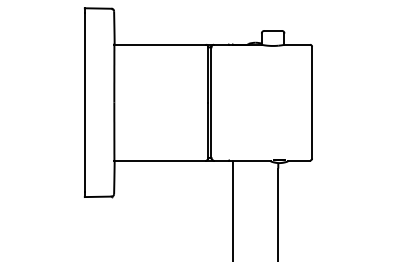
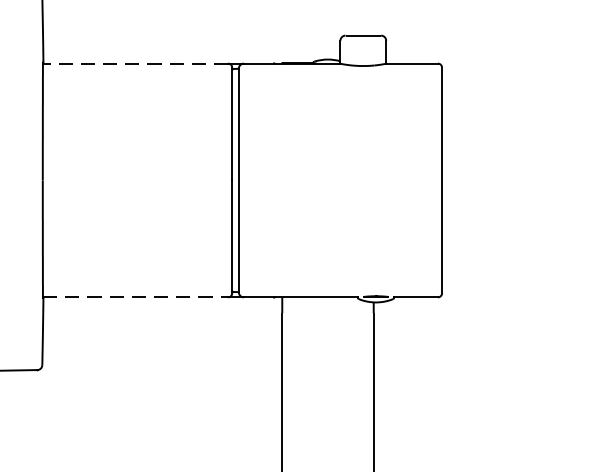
line: (160, 44) -> (135, 63), solid -> dashed
line: (160, 160) -> (135, 297), solid -> dashed

